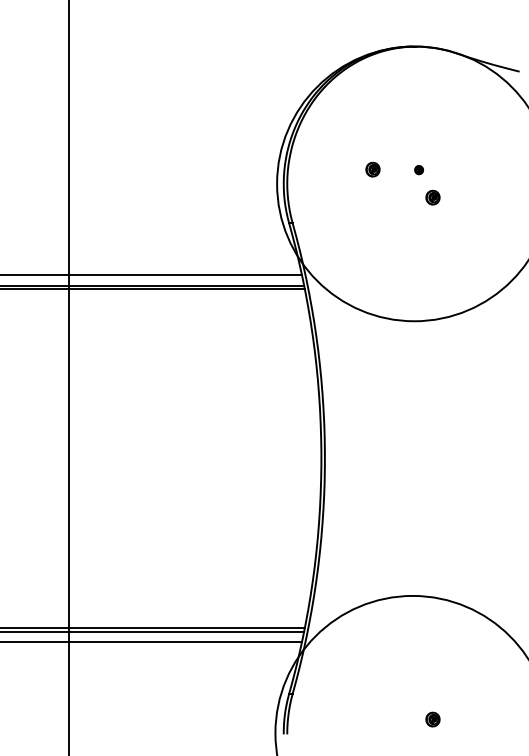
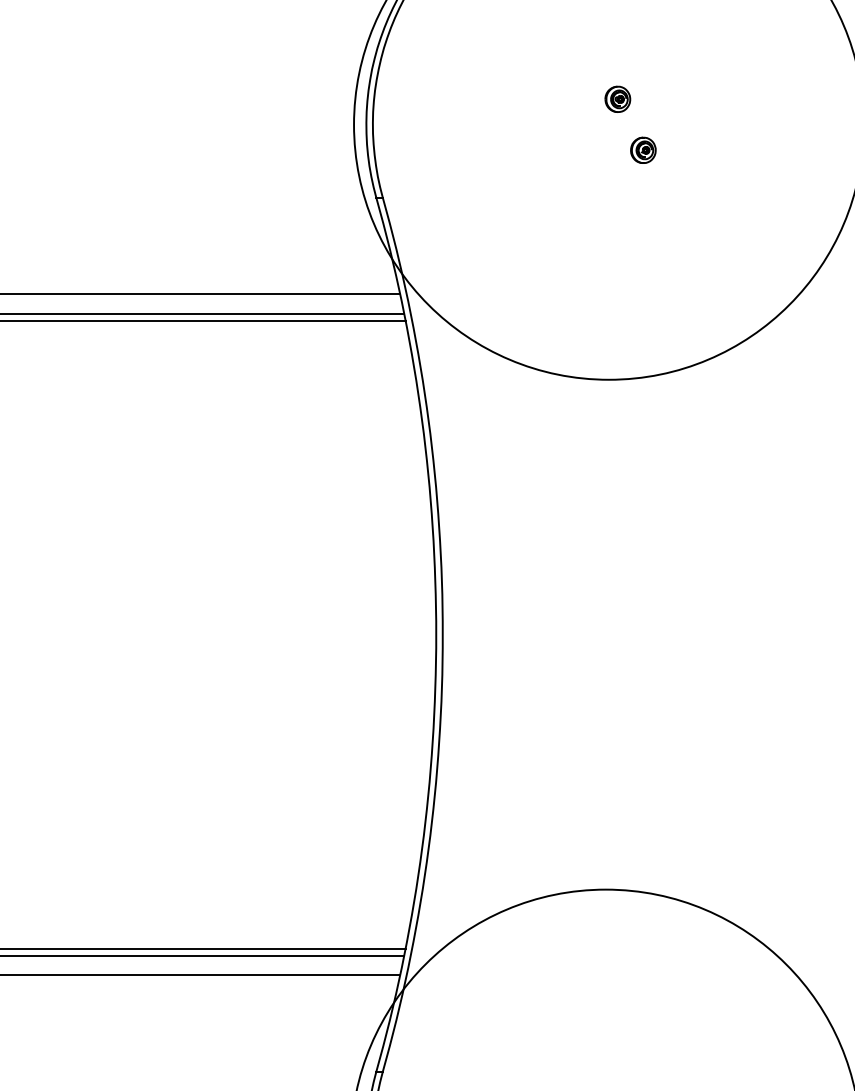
part: (372, 169) -> (531, 98), removed
part: (418, 169) -> (616, 98), size x1.67

